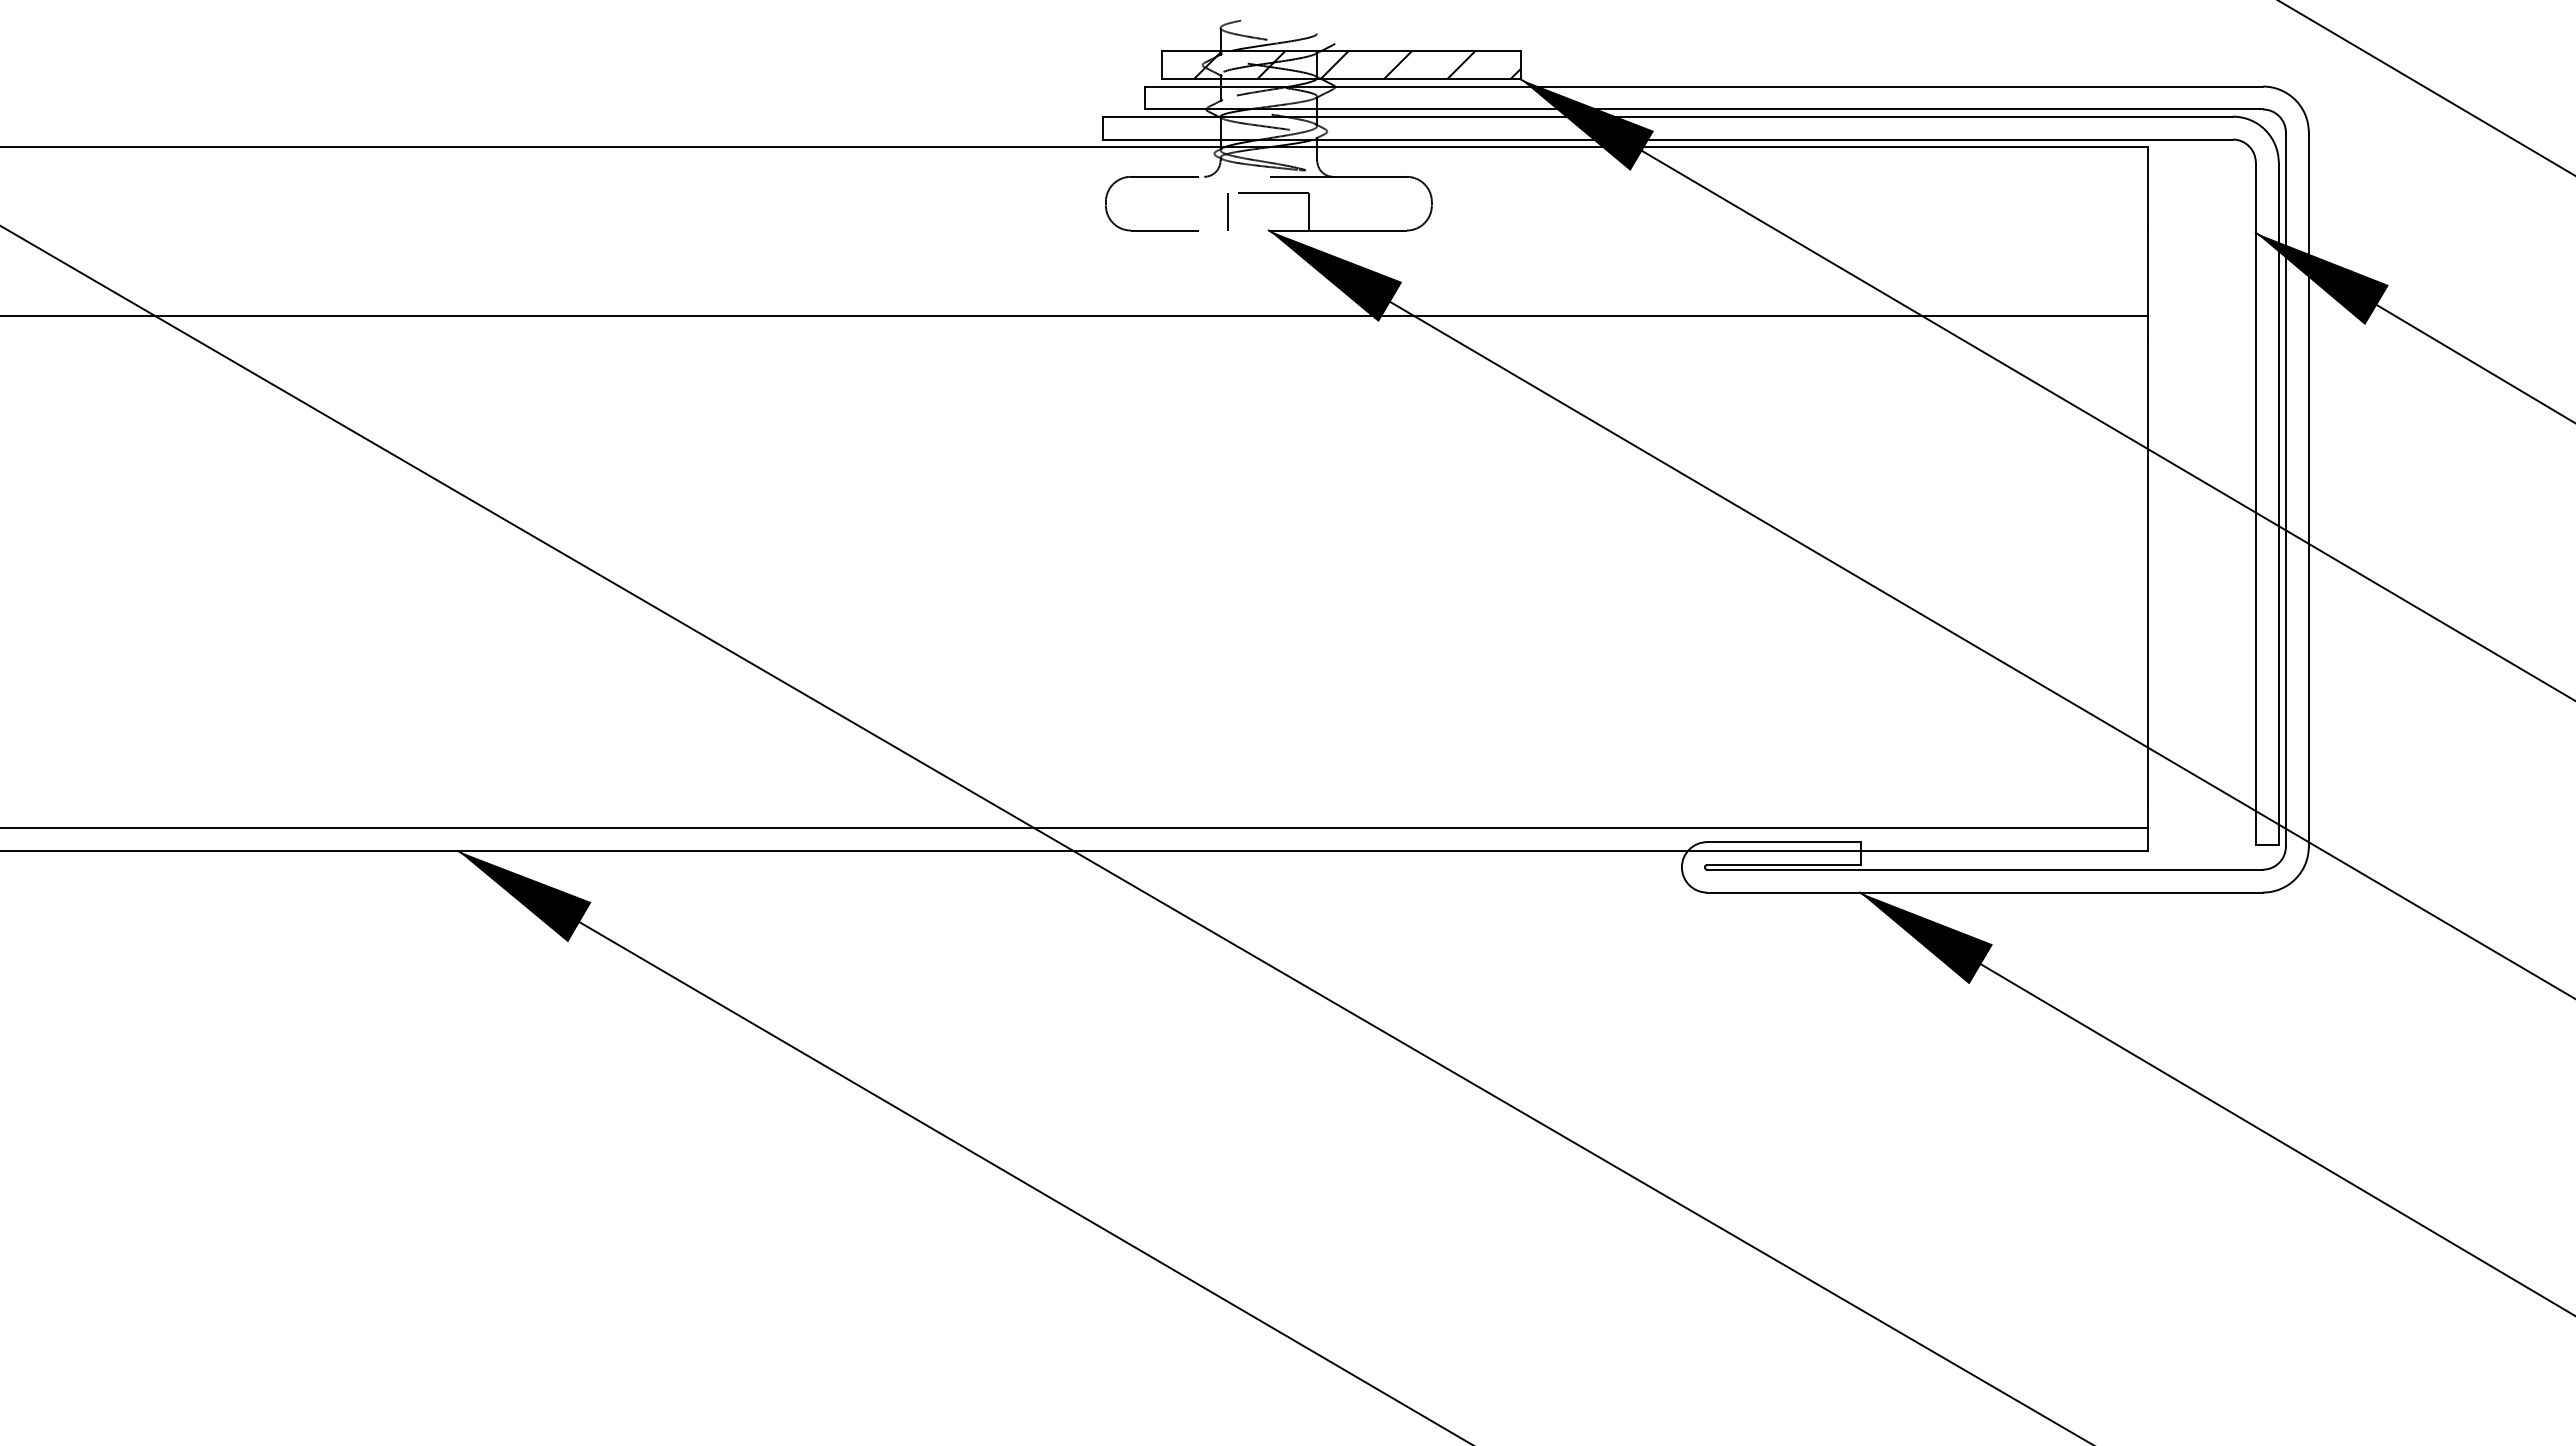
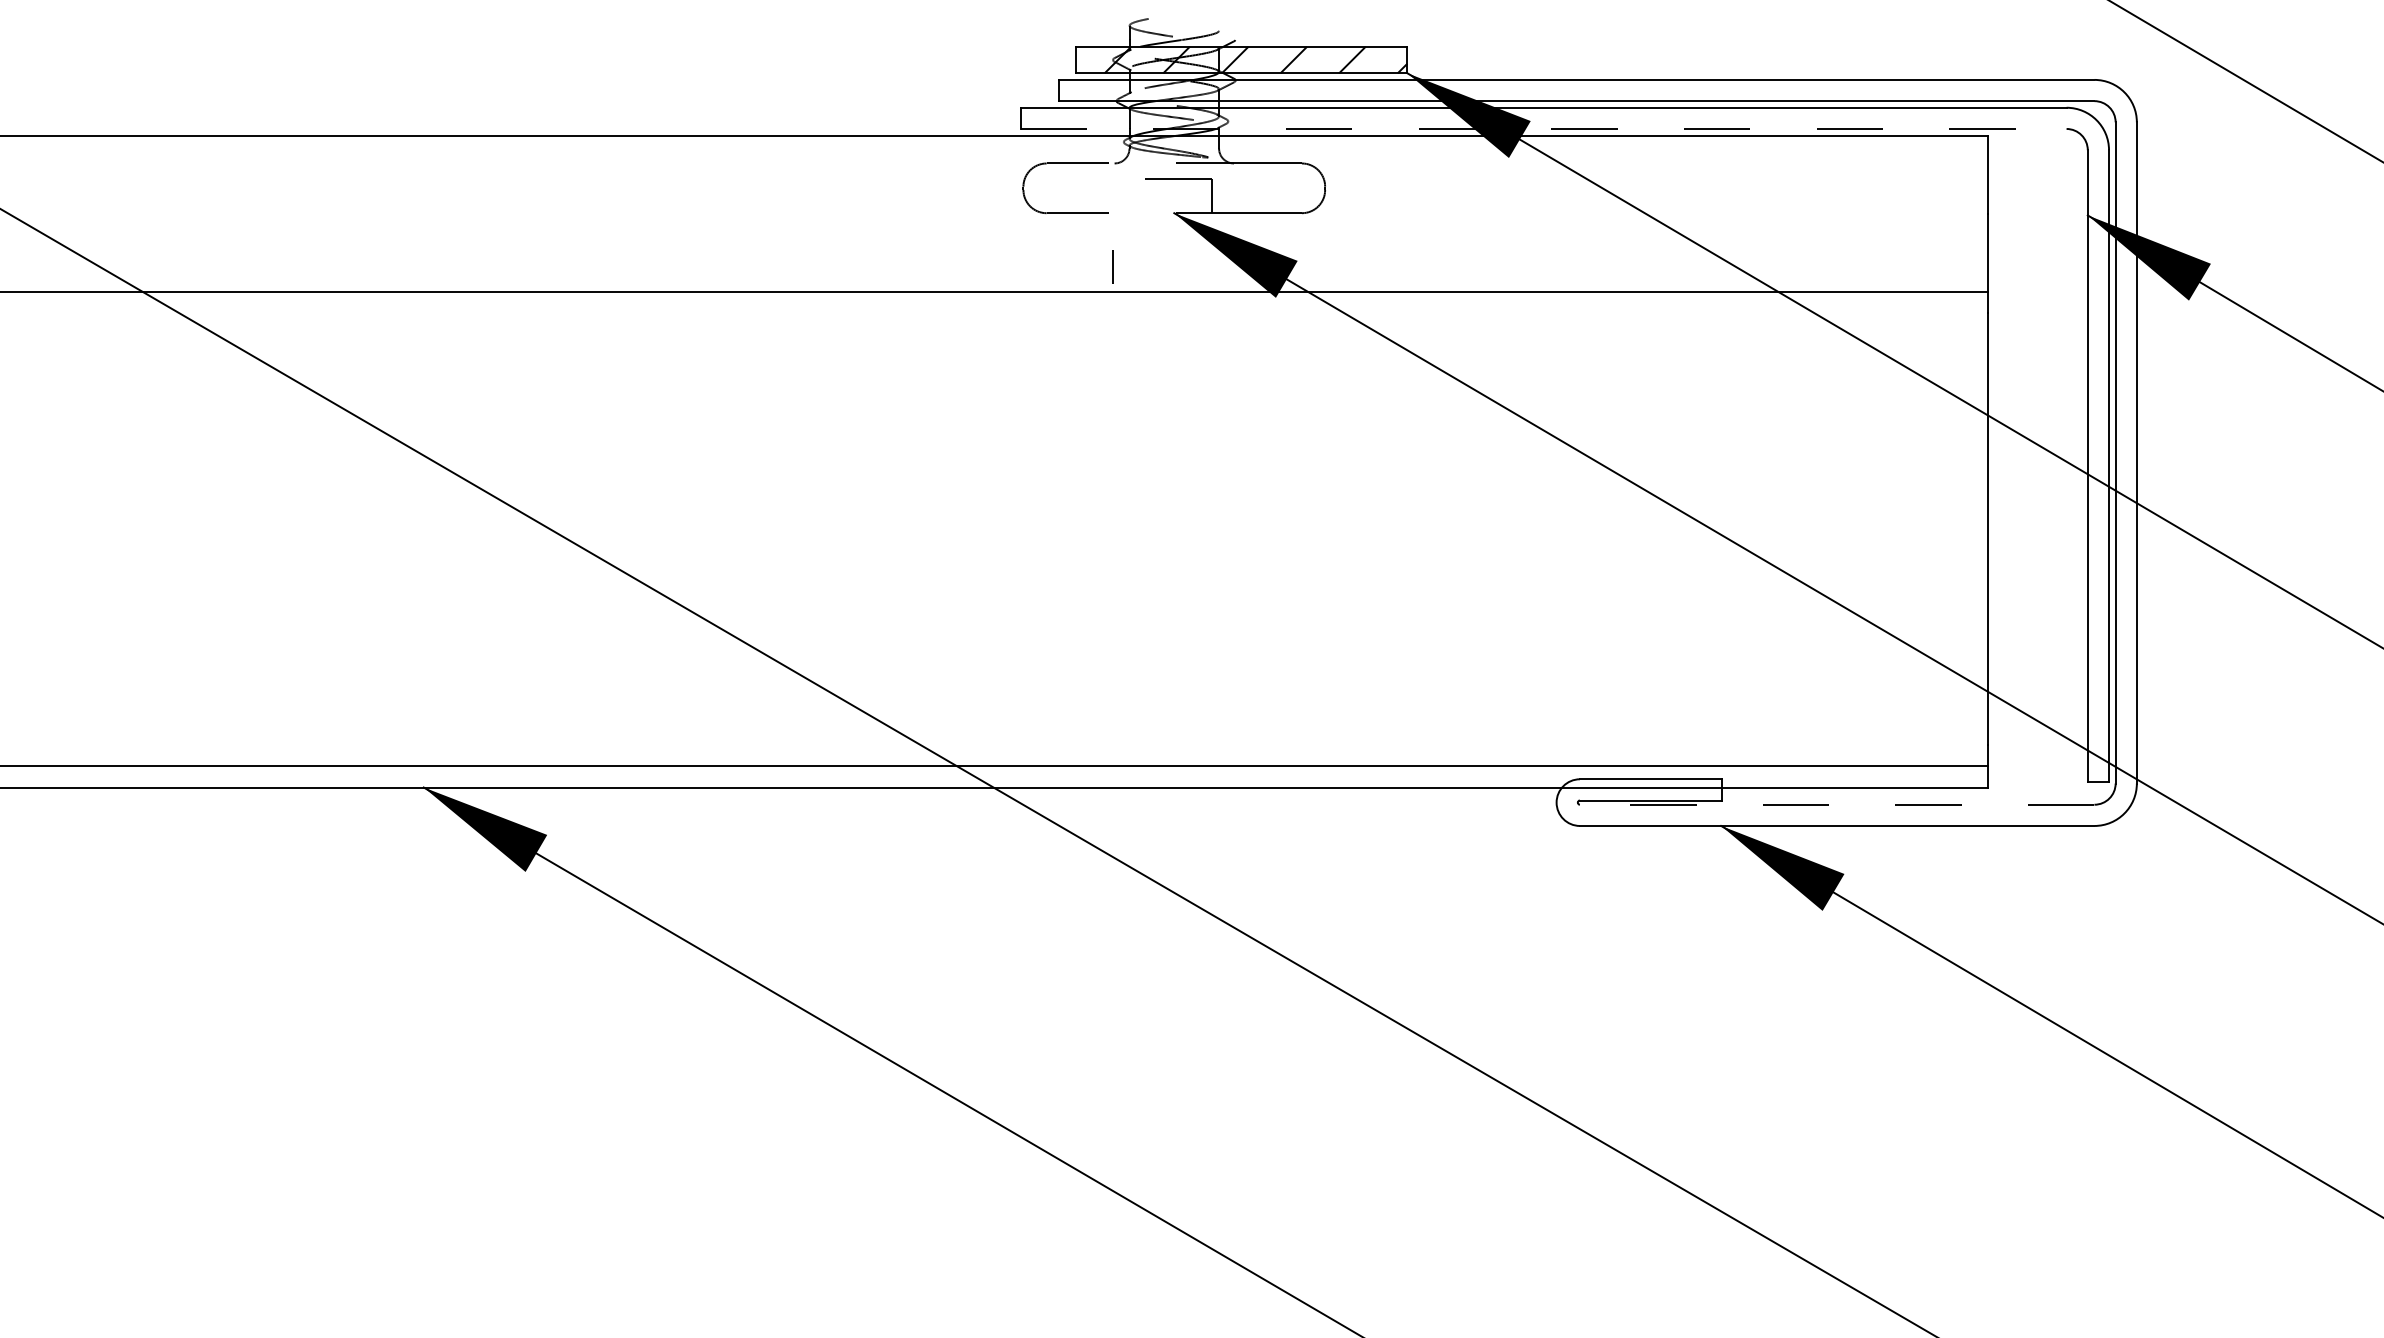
line: (1667, 139) -> (1543, 128), solid -> dashed
line: (1227, 211) -> (1111, 266), moved
line: (1985, 869) -> (1837, 804), solid -> dashed

